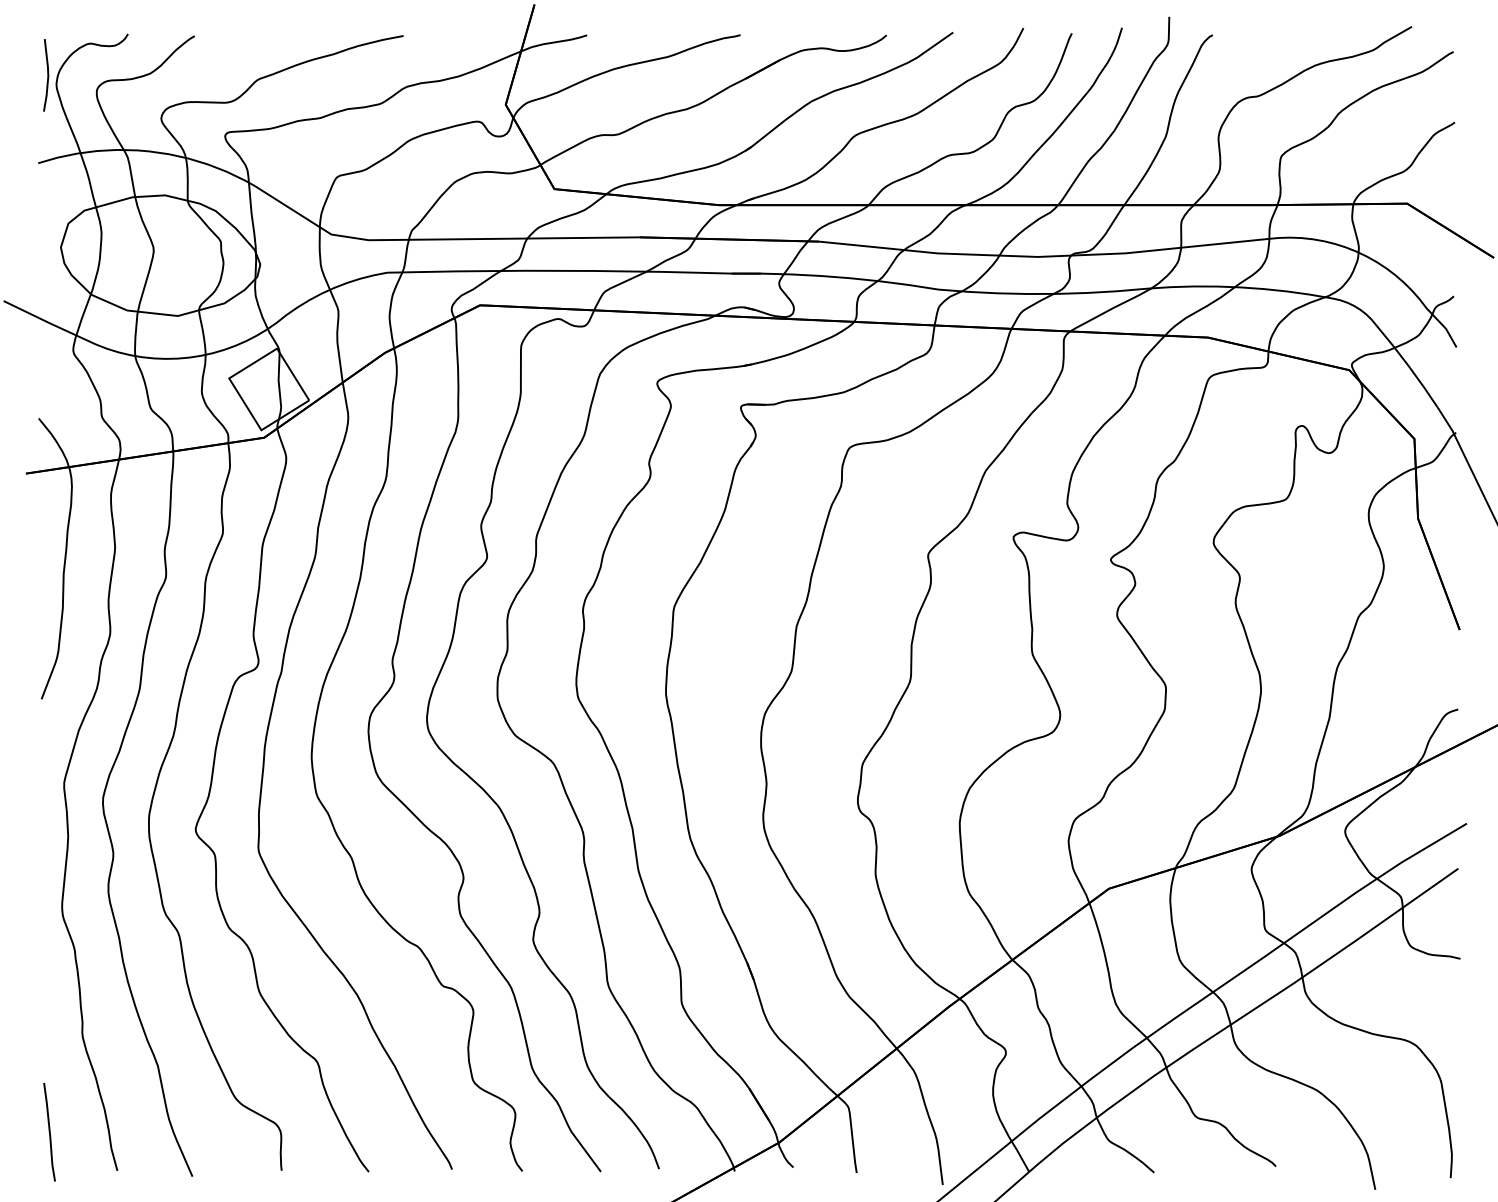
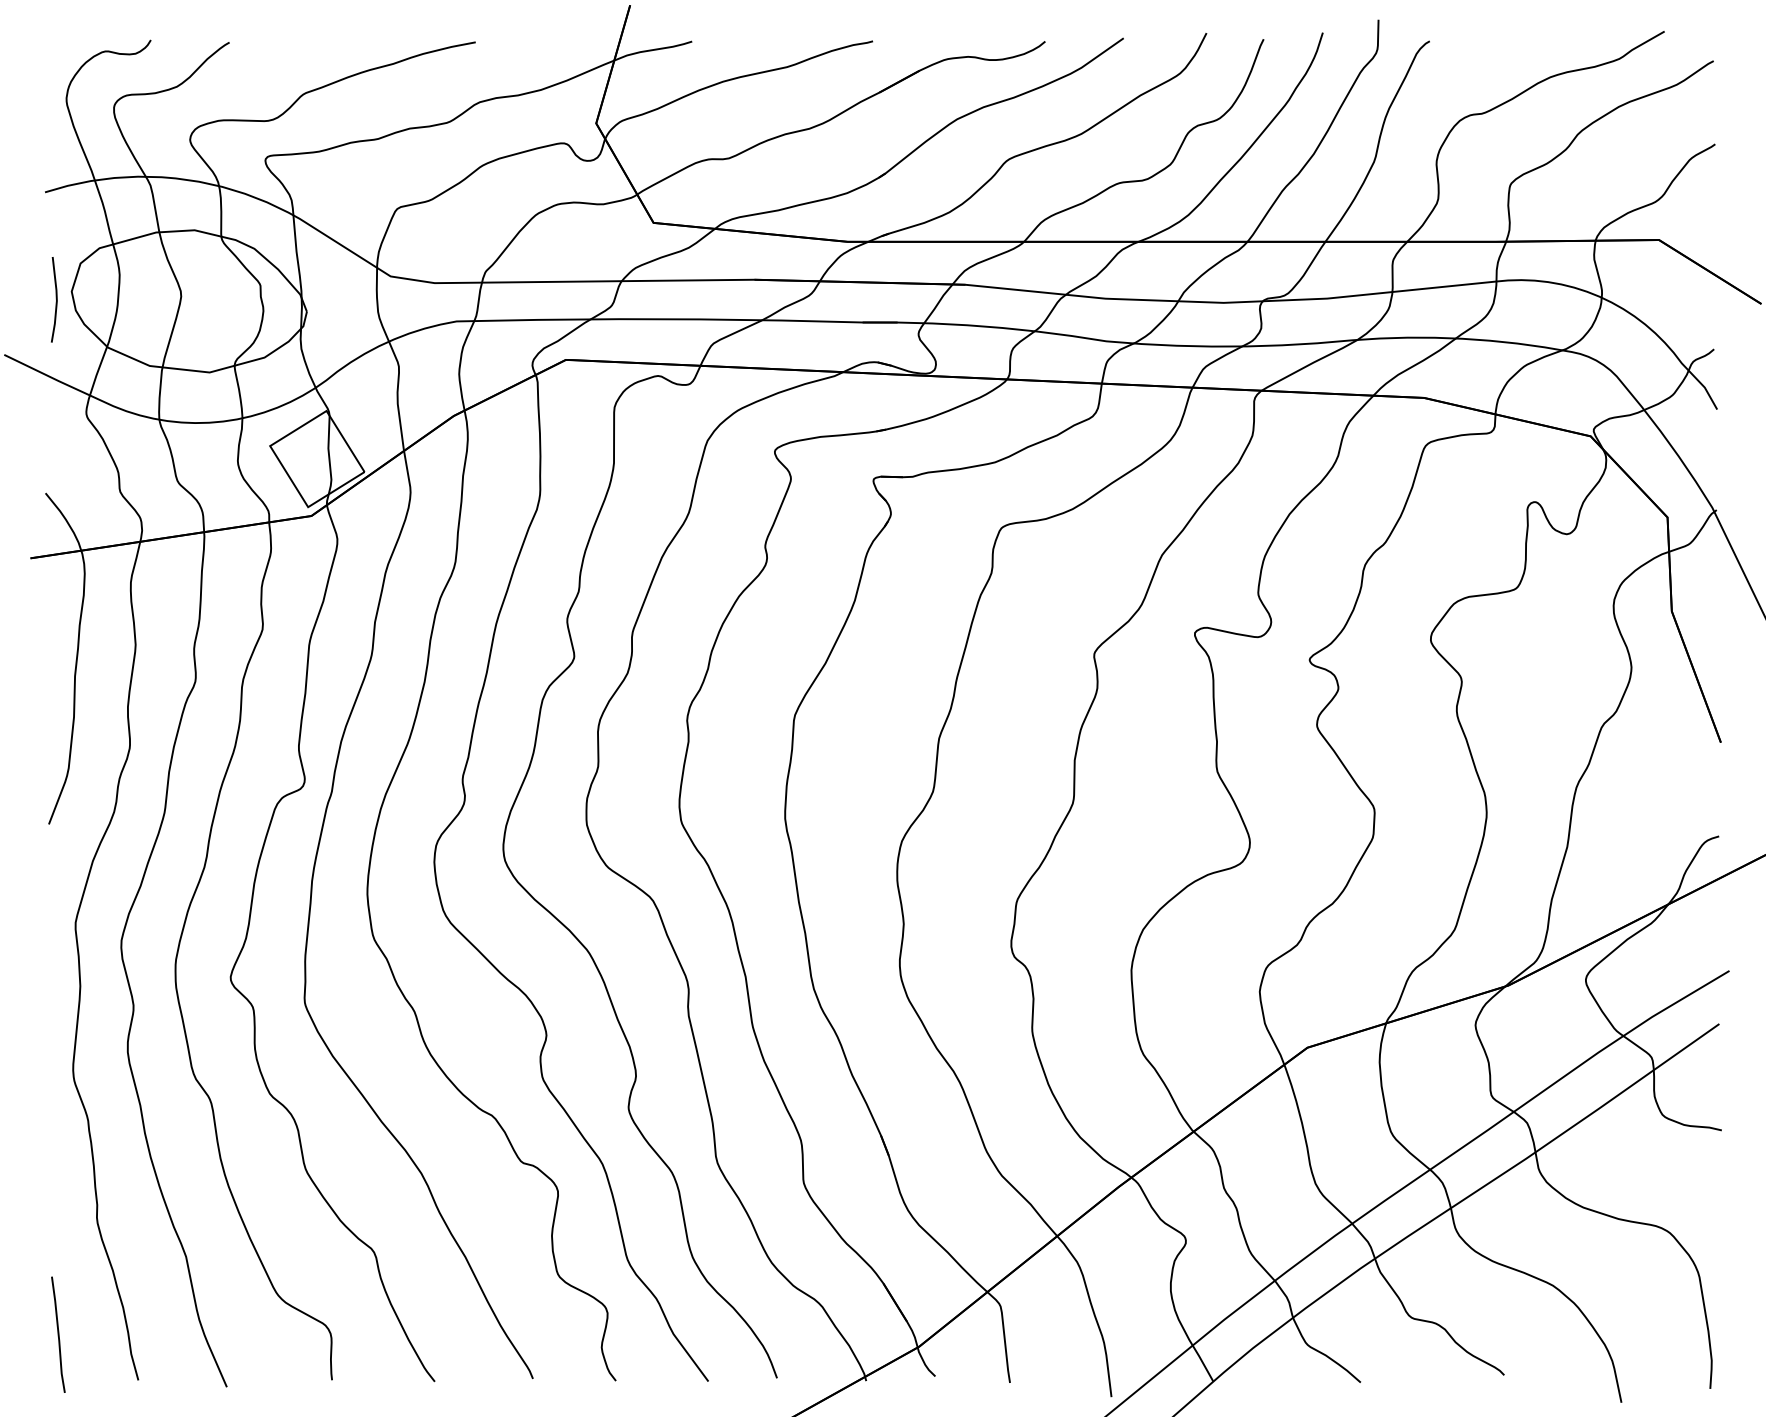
line: (47, 75) -> (55, 299), moved

